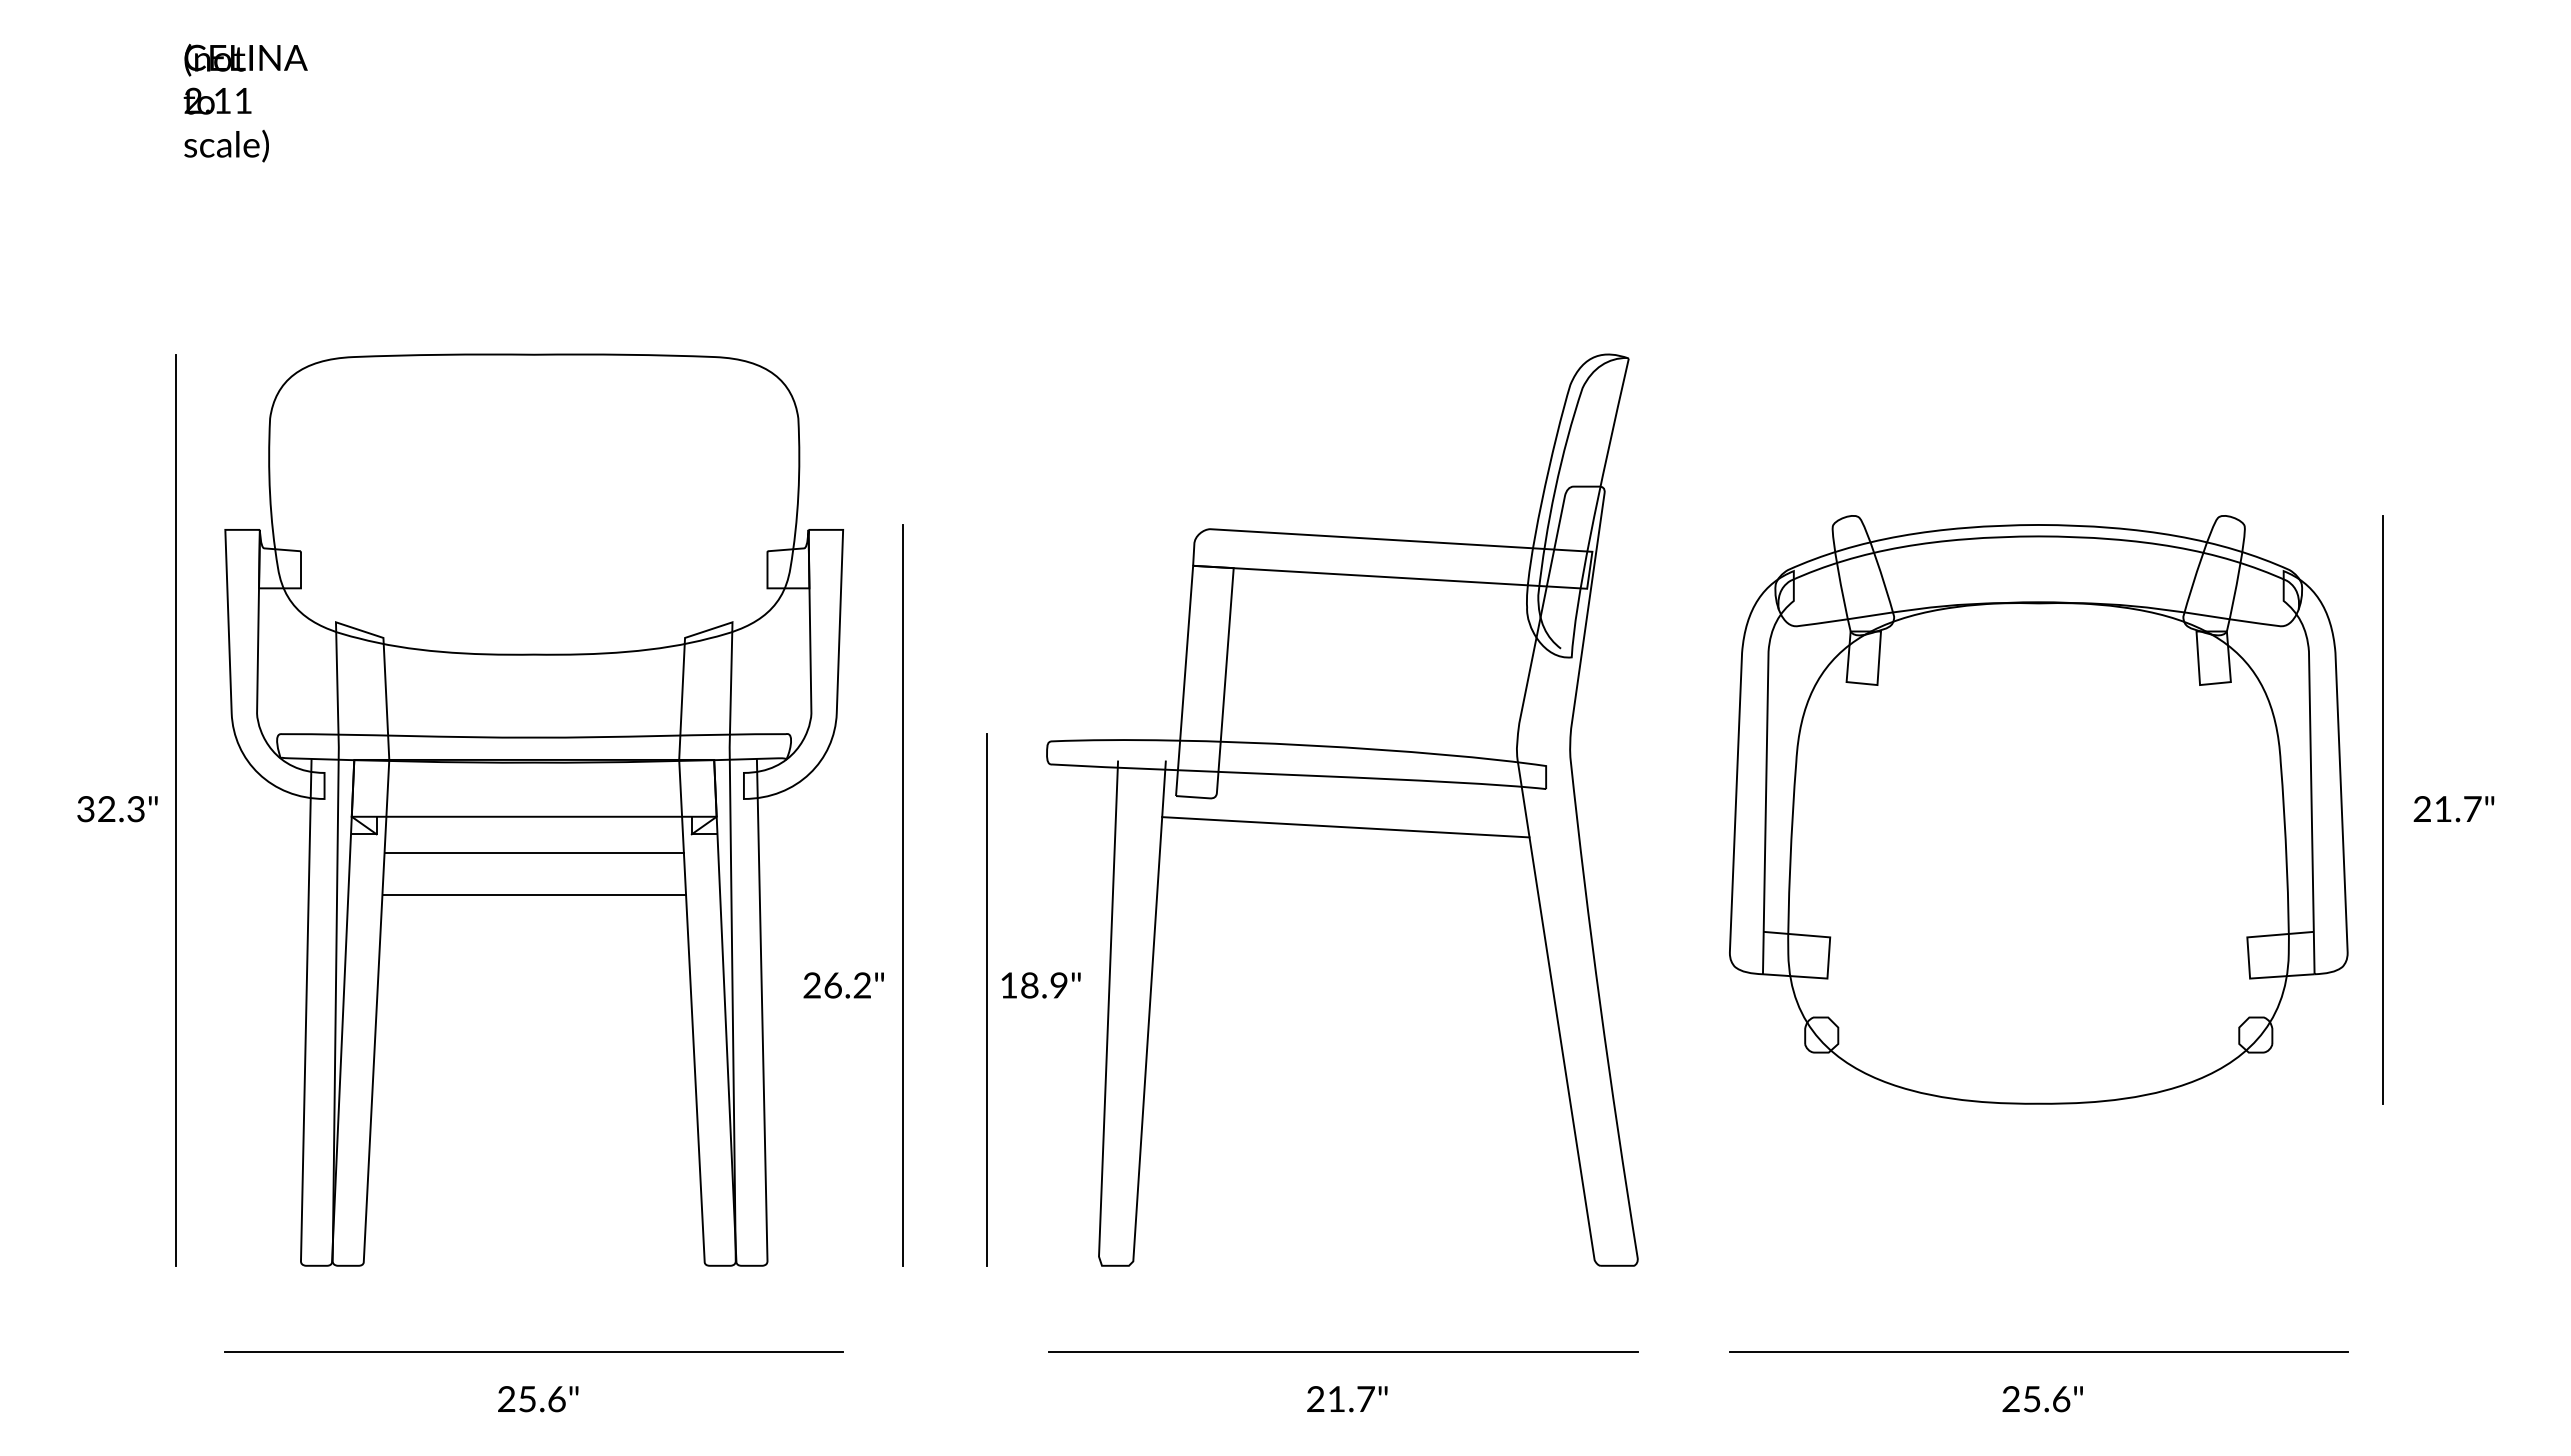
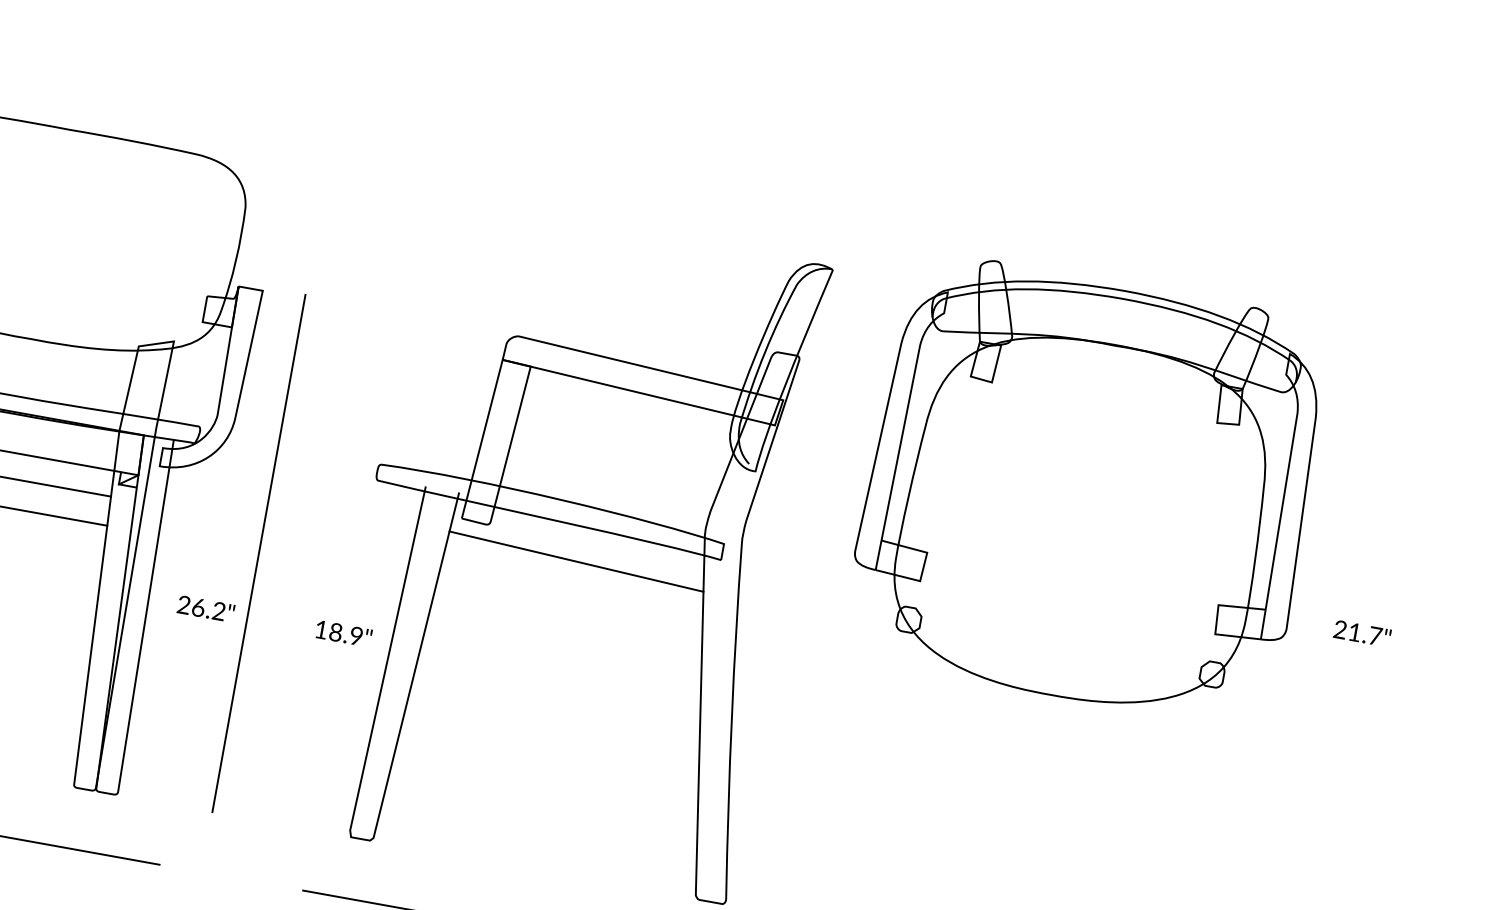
part: (2038, 809) -> (1088, 489), moved
line: (2383, 809) -> (1303, 679), removed
text: (2453, 809) -> (1361, 633), moved
line: (987, 999) -> (304, 636), removed

